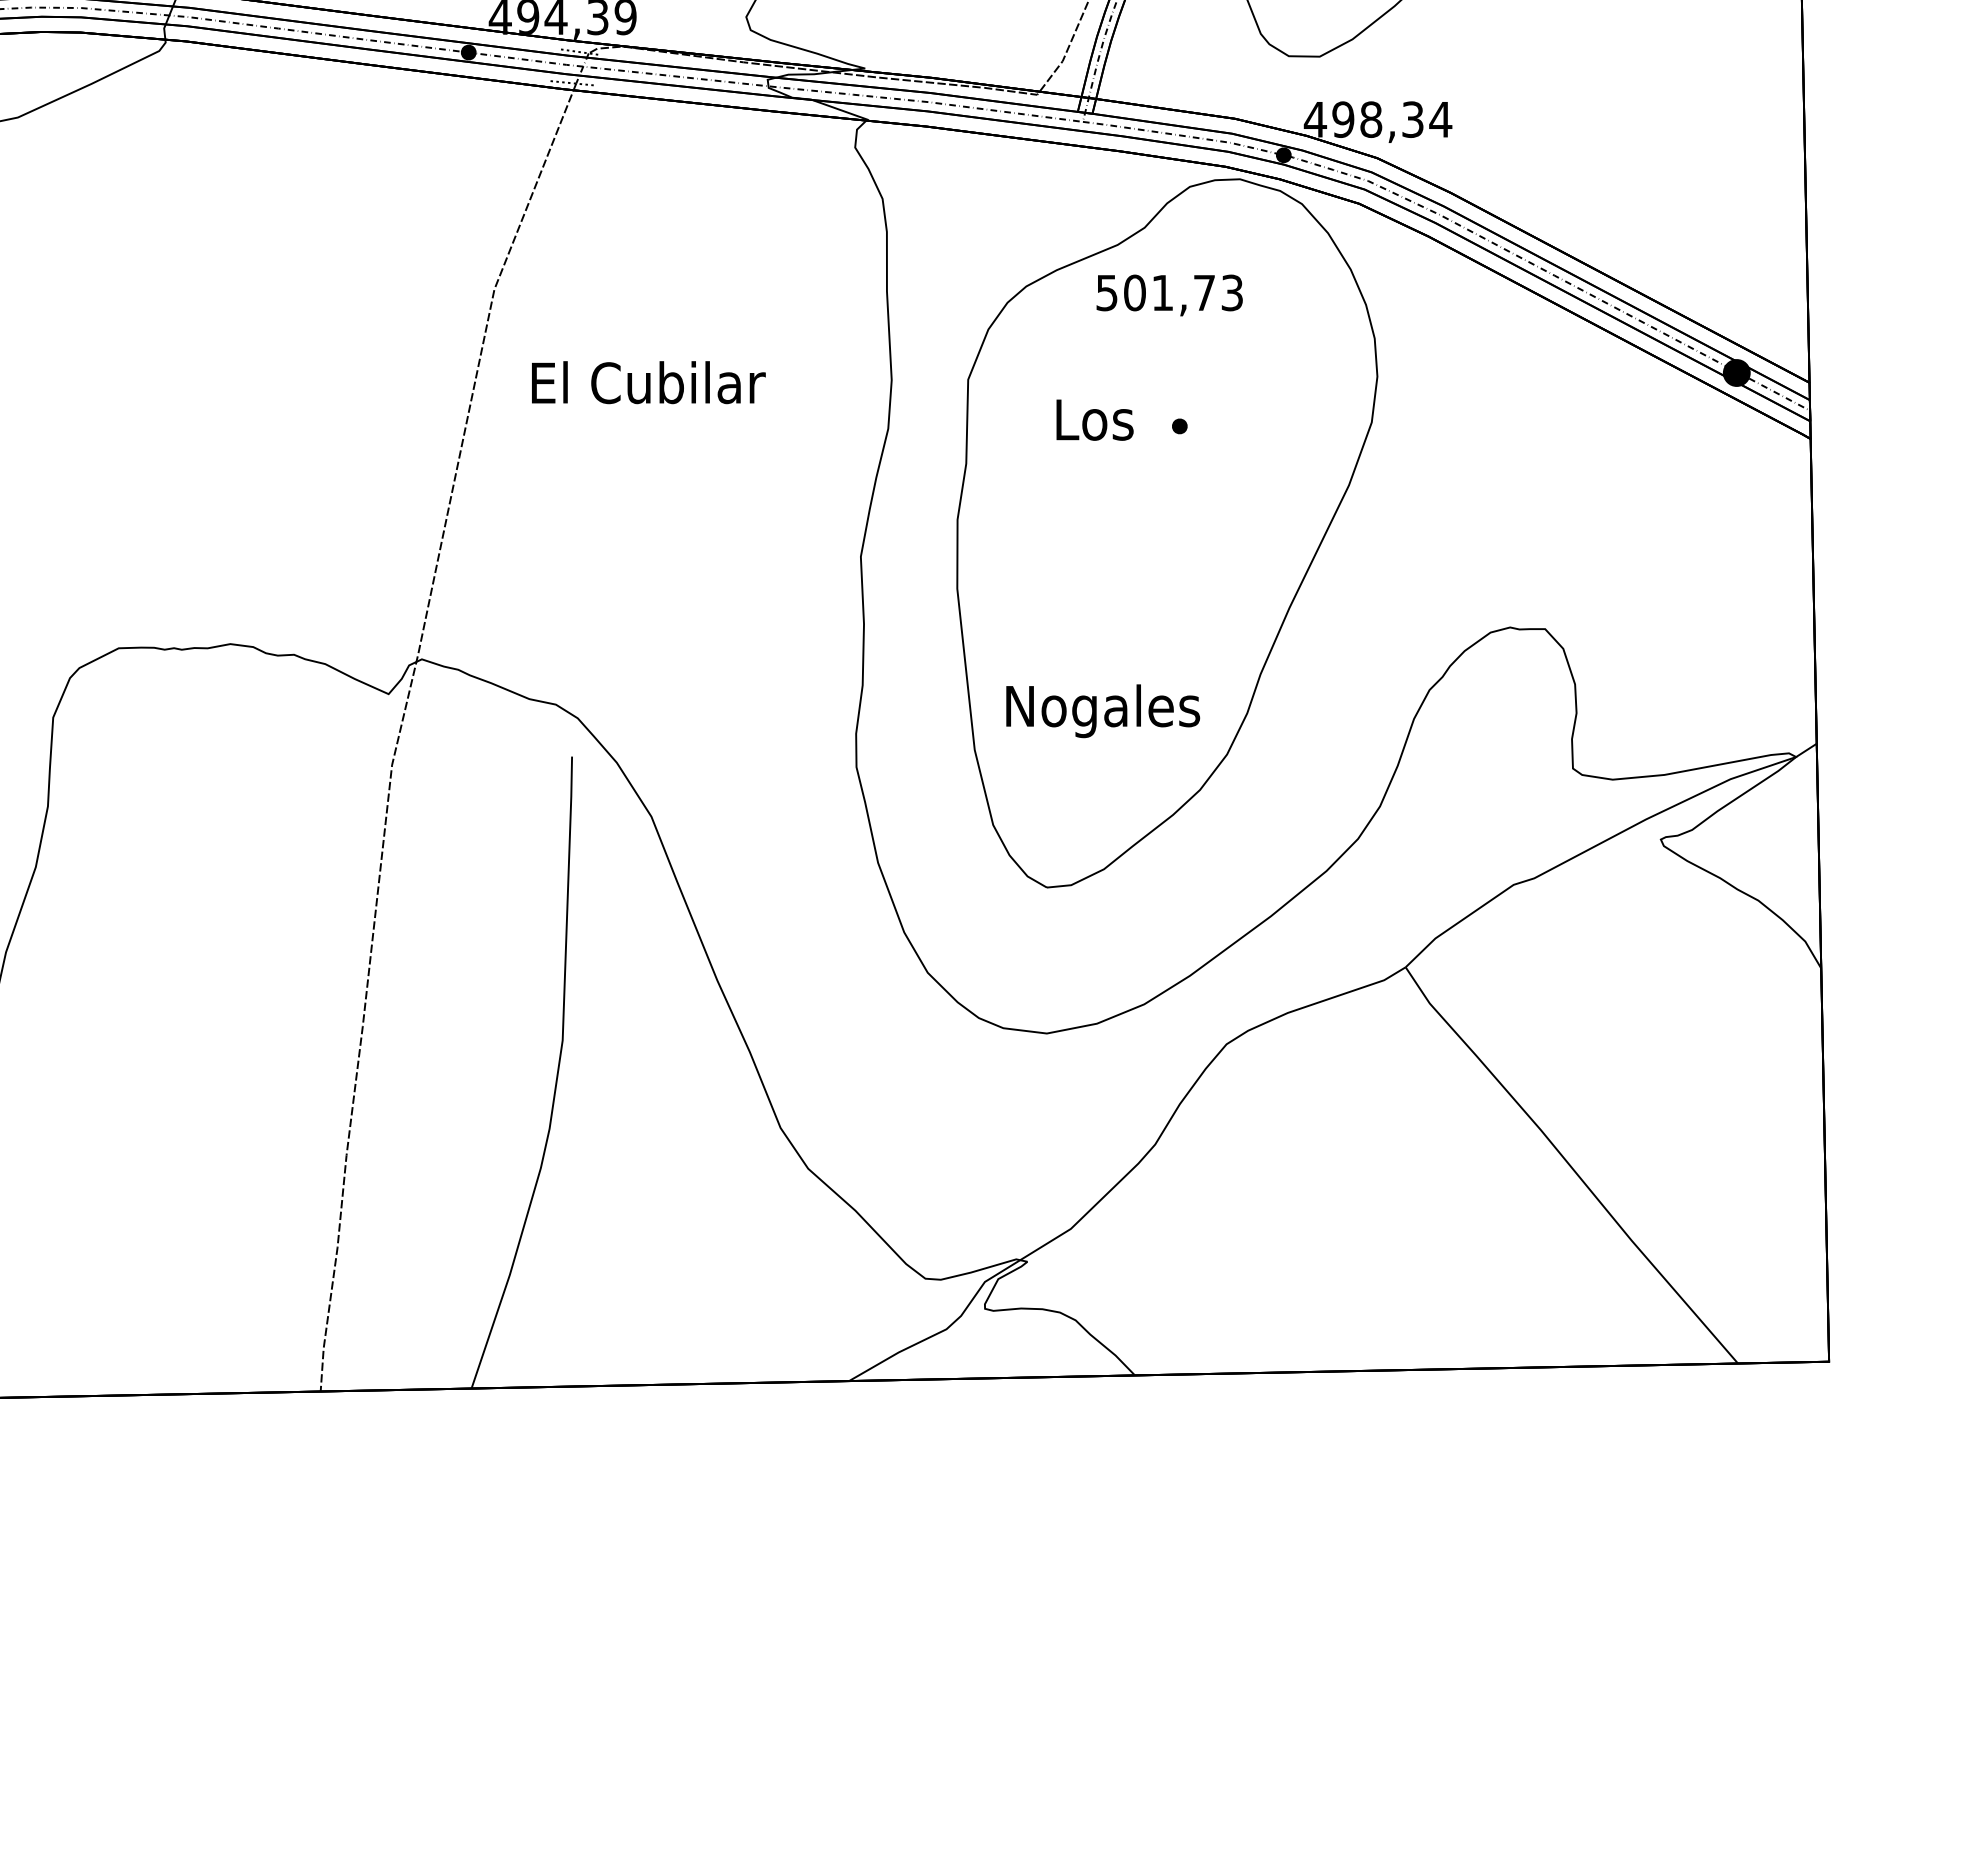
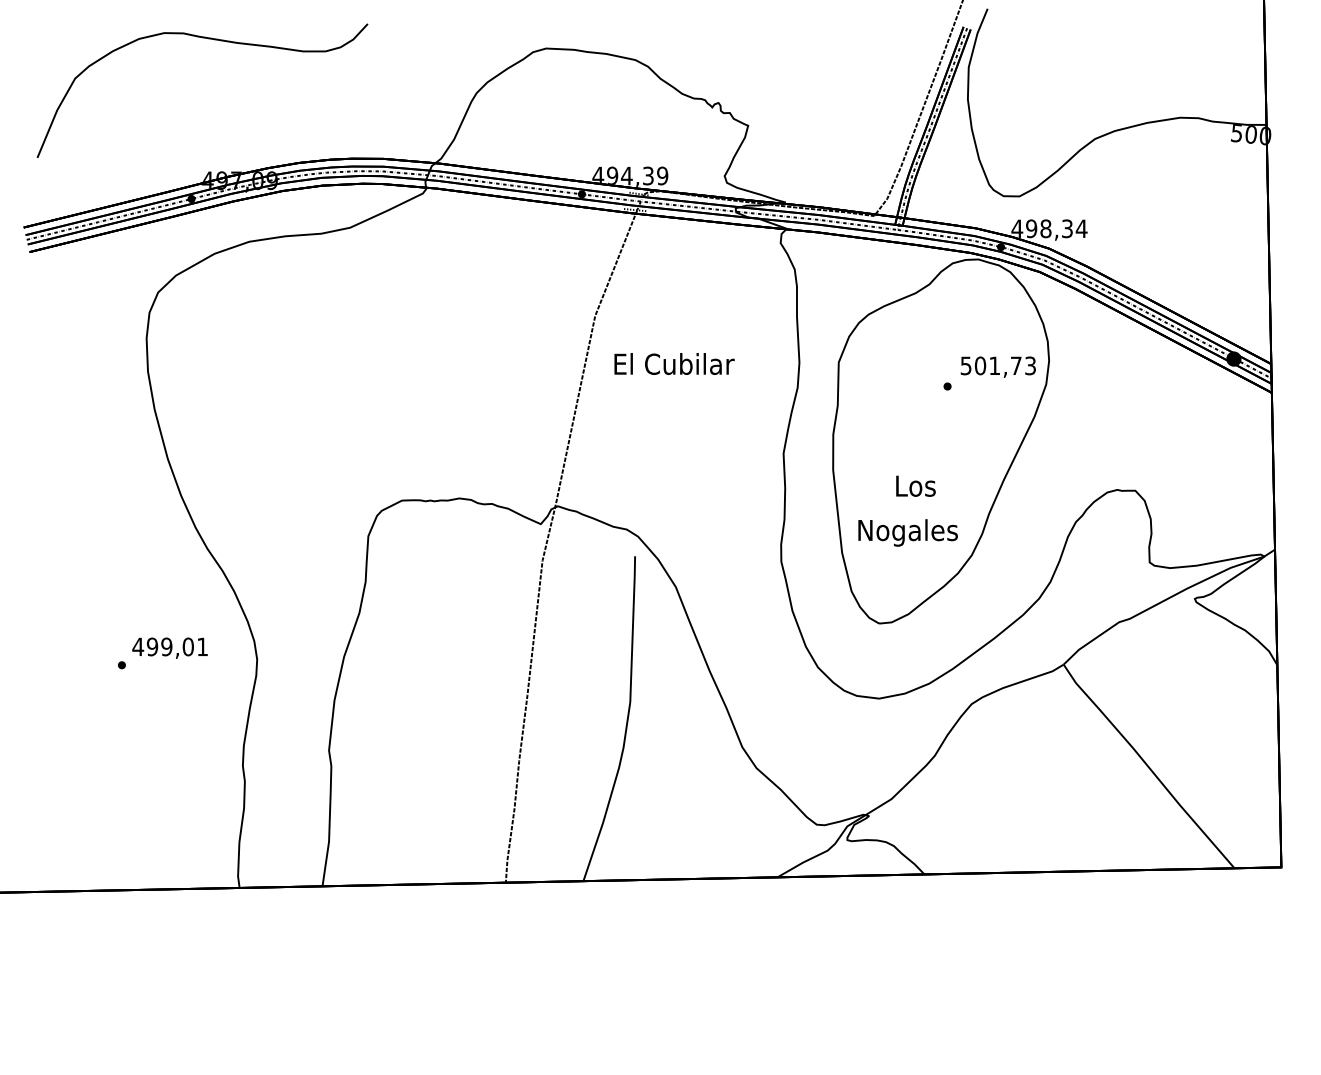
text: (1168, 294) -> (997, 366), moved
text: (1094, 418) -> (915, 485), moved

